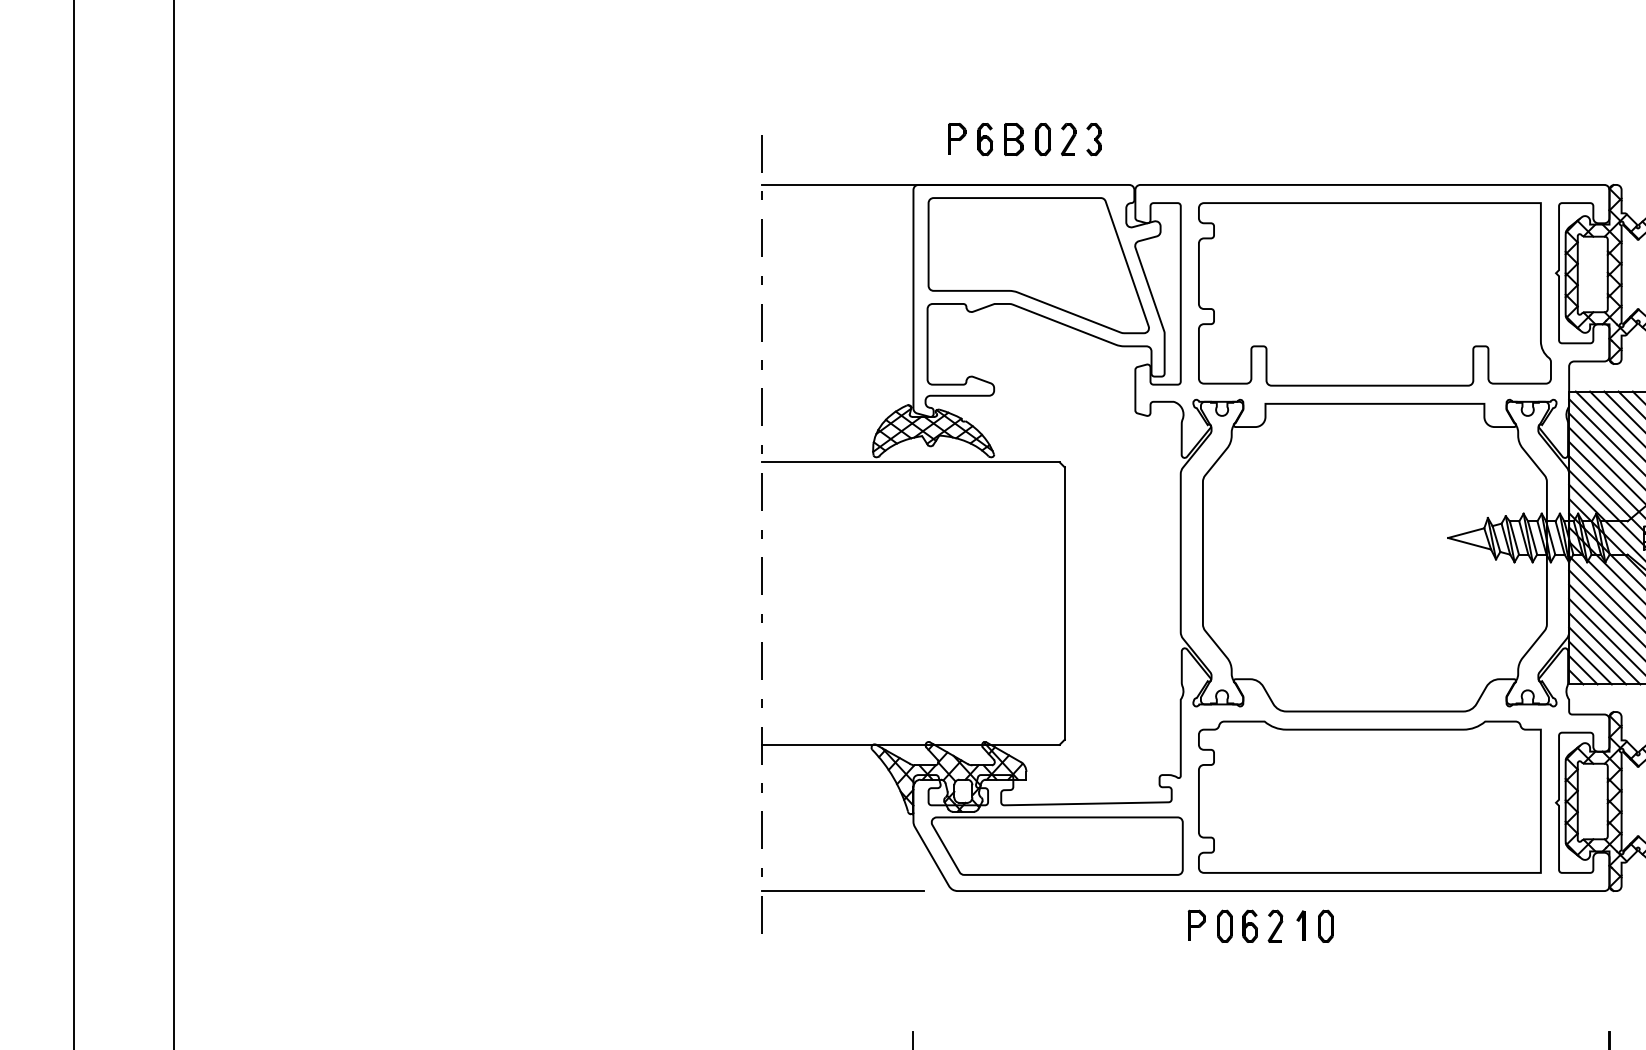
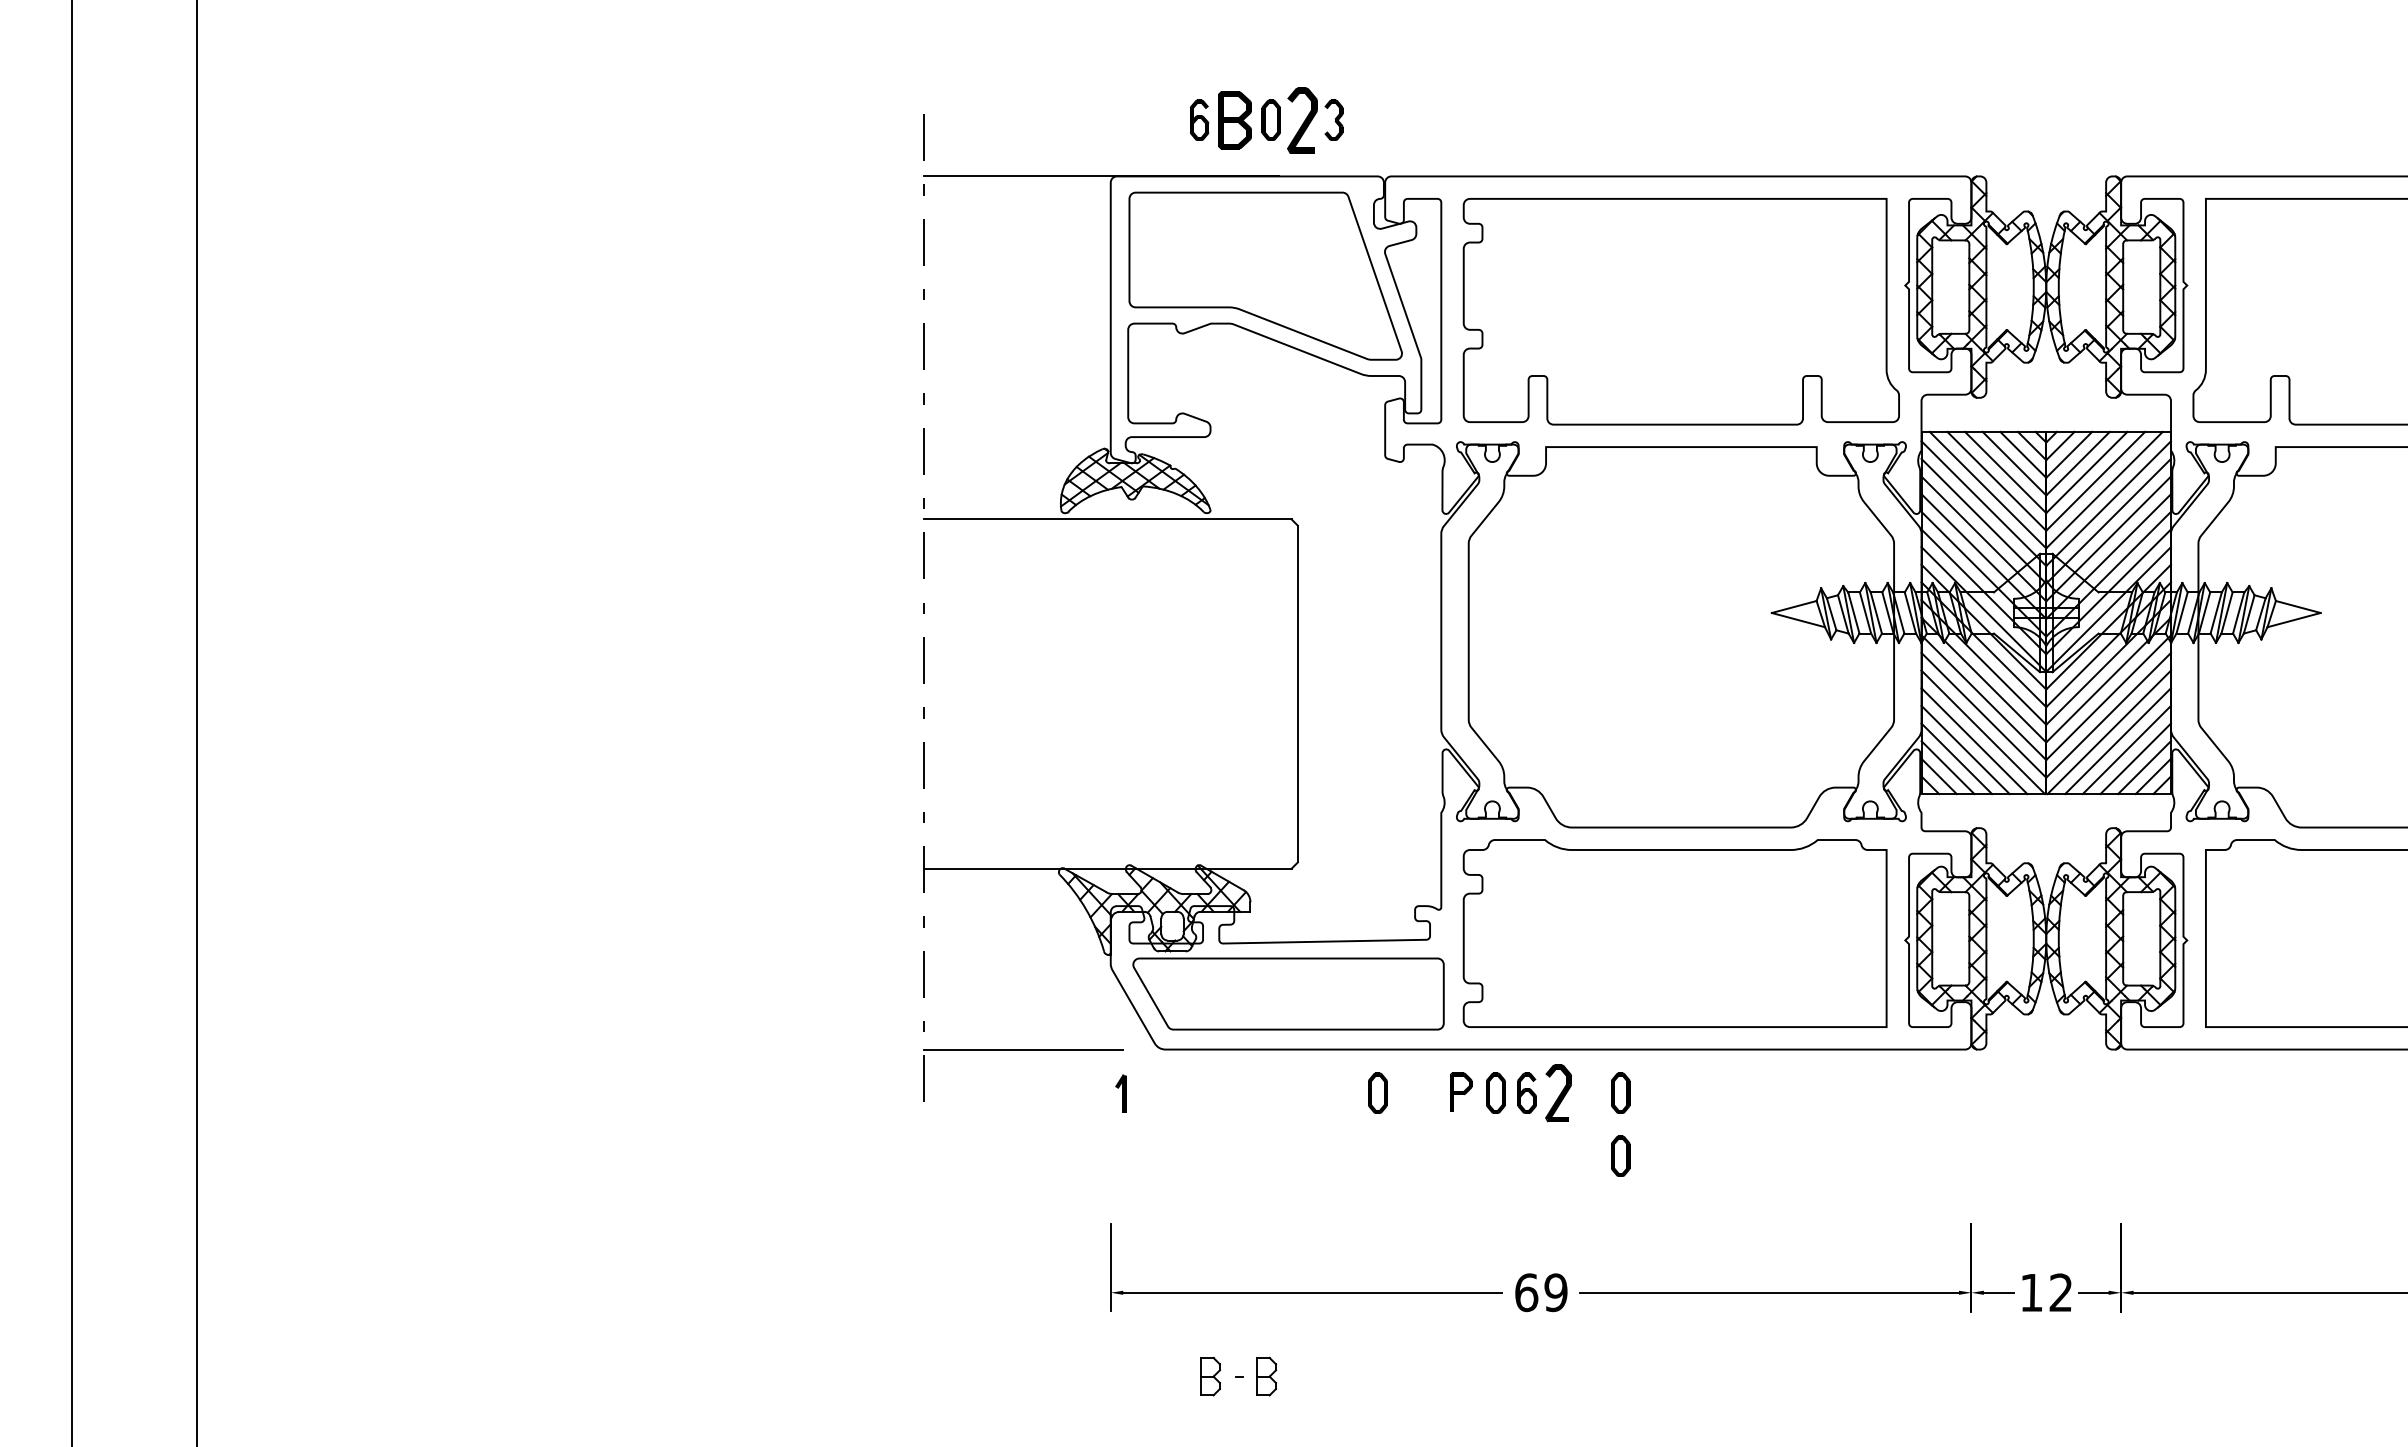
part: (956, 138) -> (1164, 118), removed
part: (1013, 138) -> (1234, 119), size x1.4
part: (1068, 138) -> (1302, 119), size x1.6
part: (1129, 925) -> (1377, 1092), added
part: (1274, 925) -> (1557, 1092), size x1.4
part: (1300, 925) -> (1120, 1093), moved
part: (1325, 976) -> (1620, 1155), added

